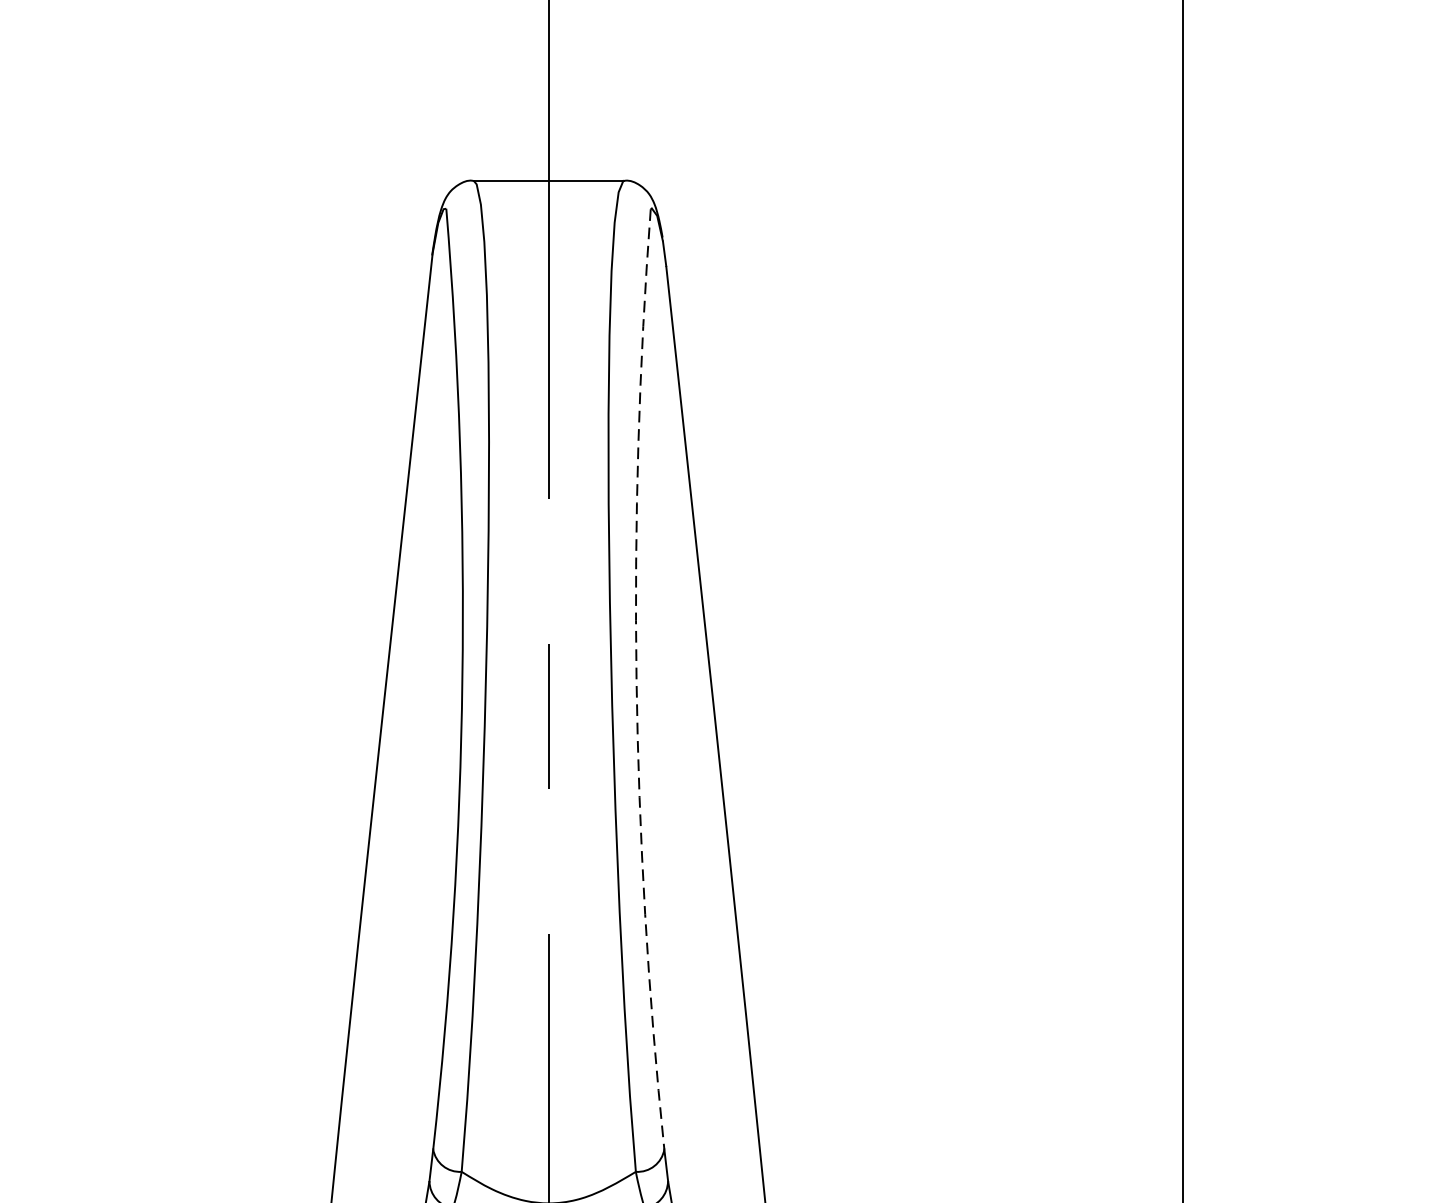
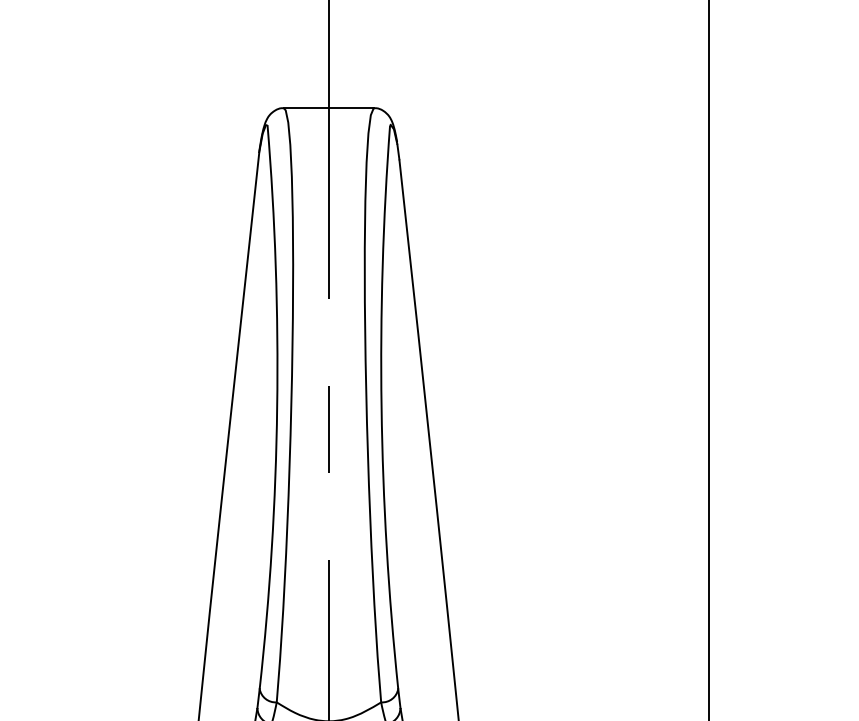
arc: (636, 679) -> (381, 407), dashed -> solid

